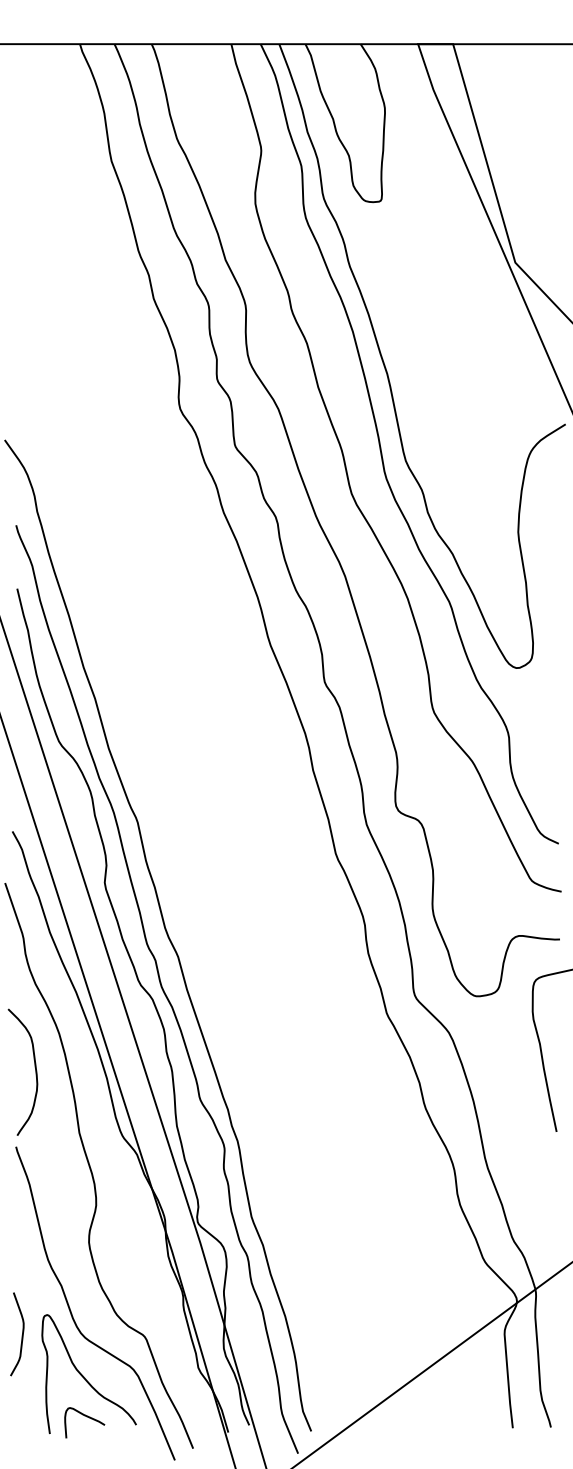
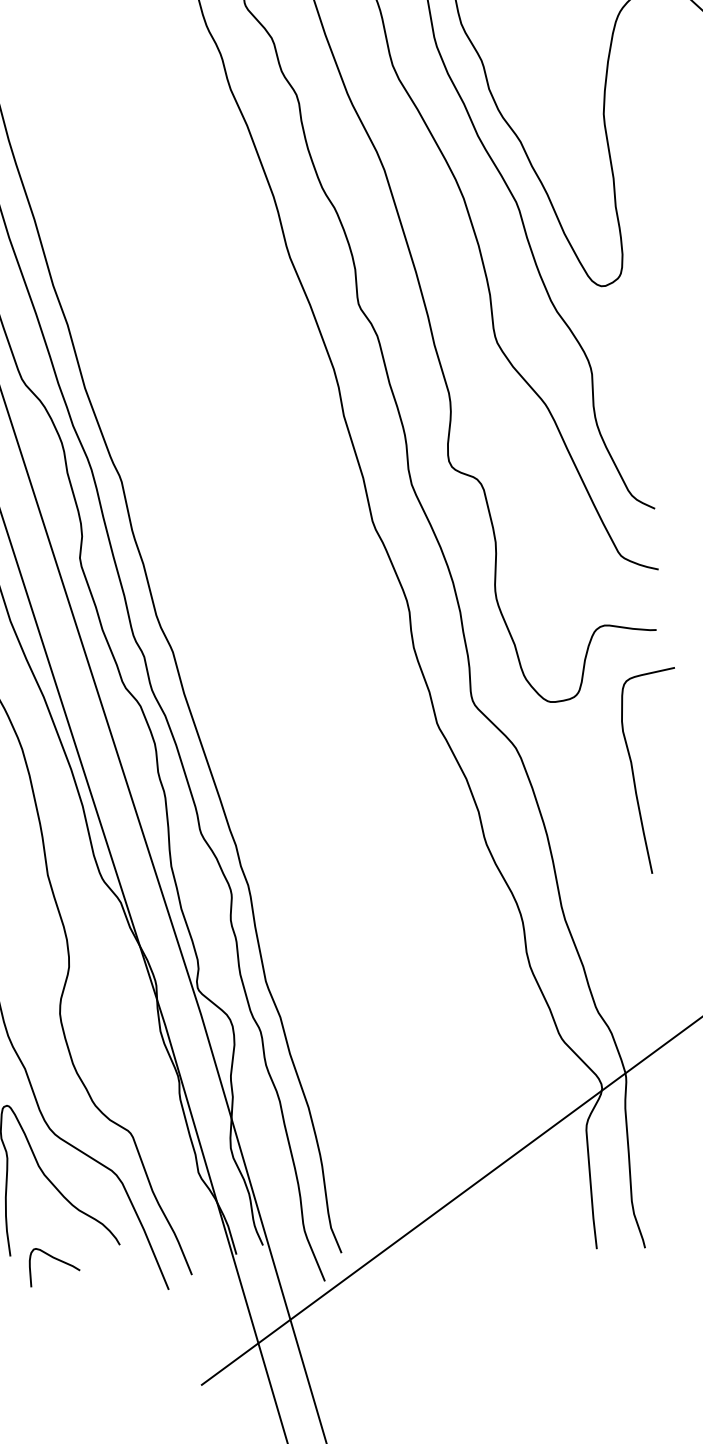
curve: (86, 1417) -> (56, 1260), moved

